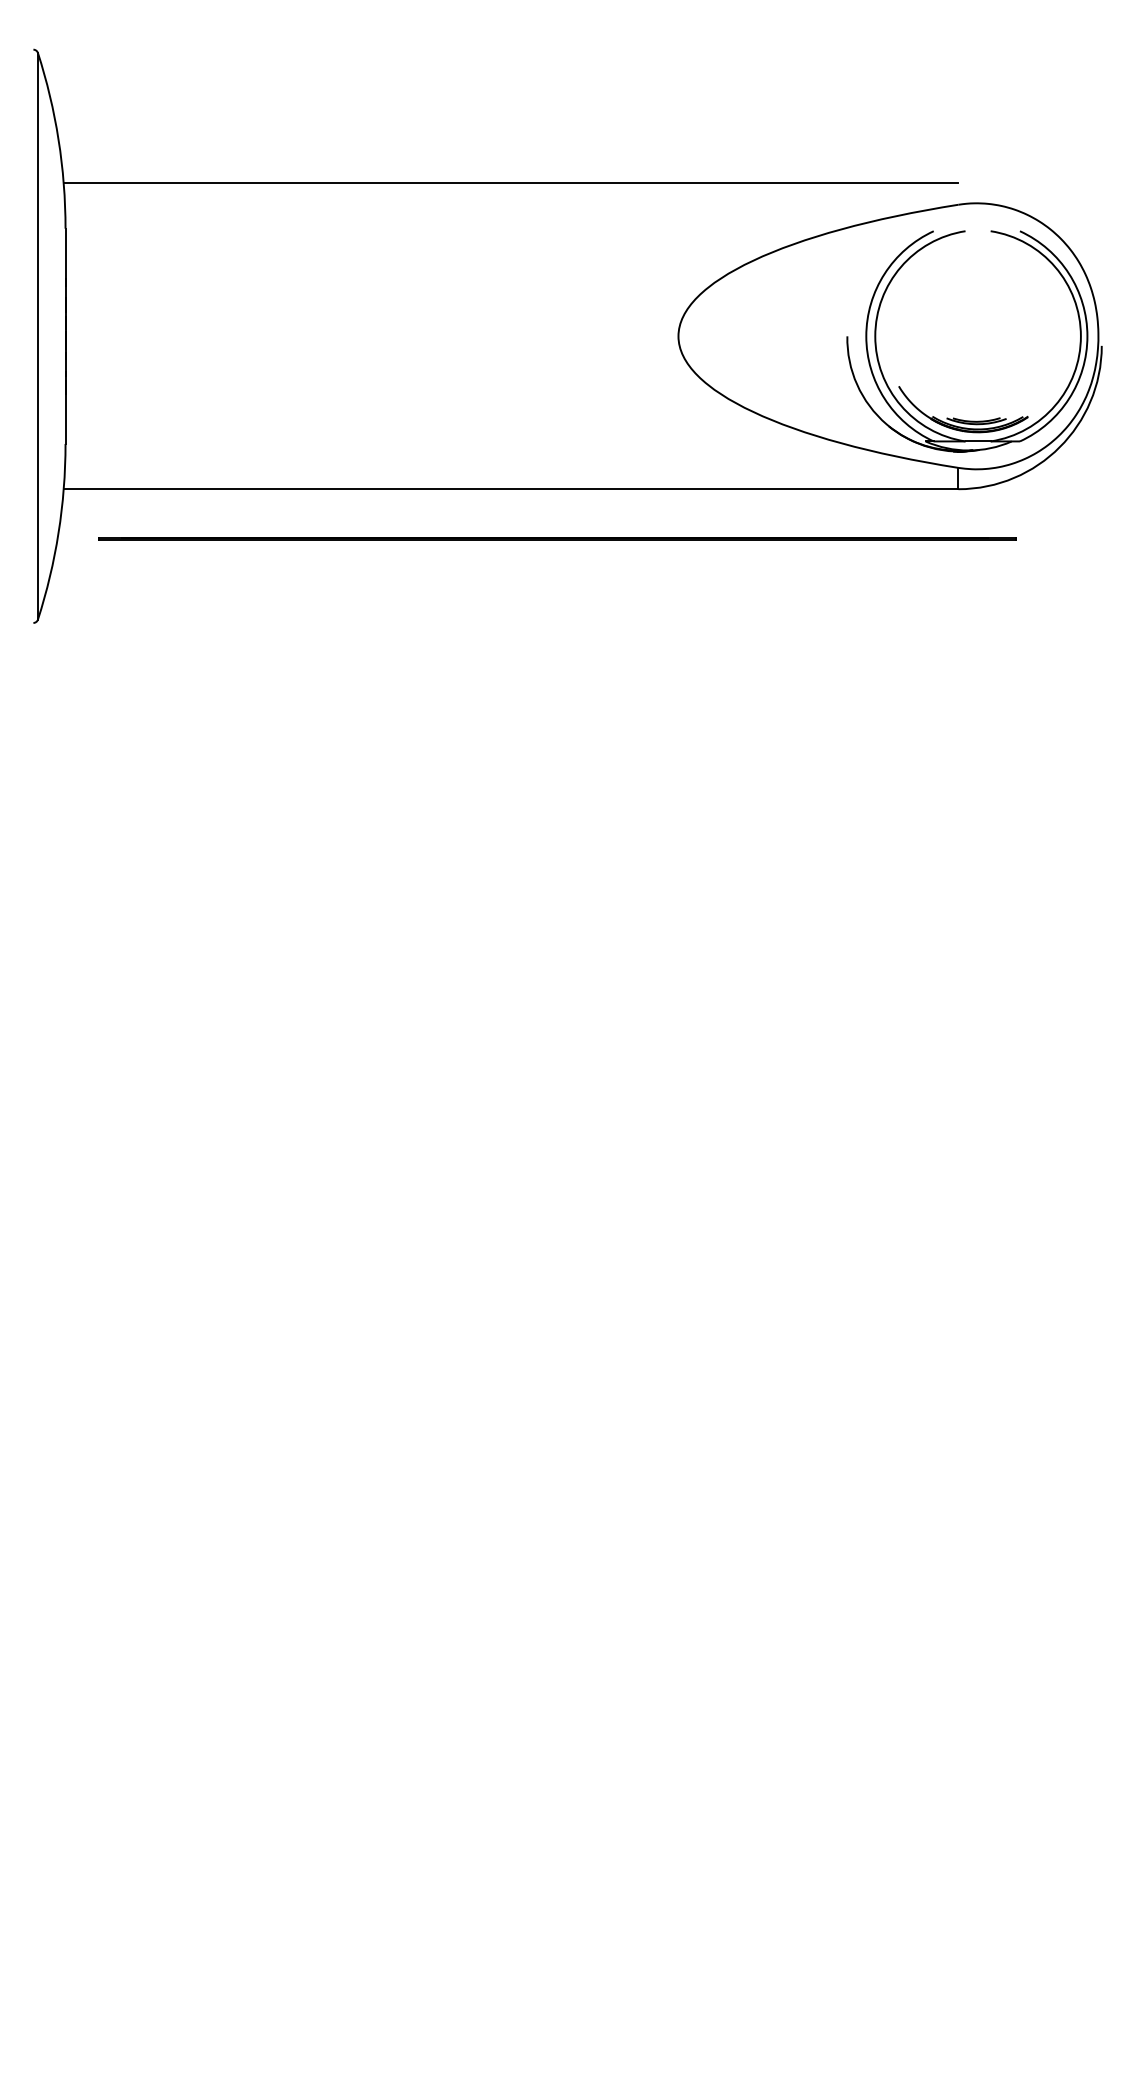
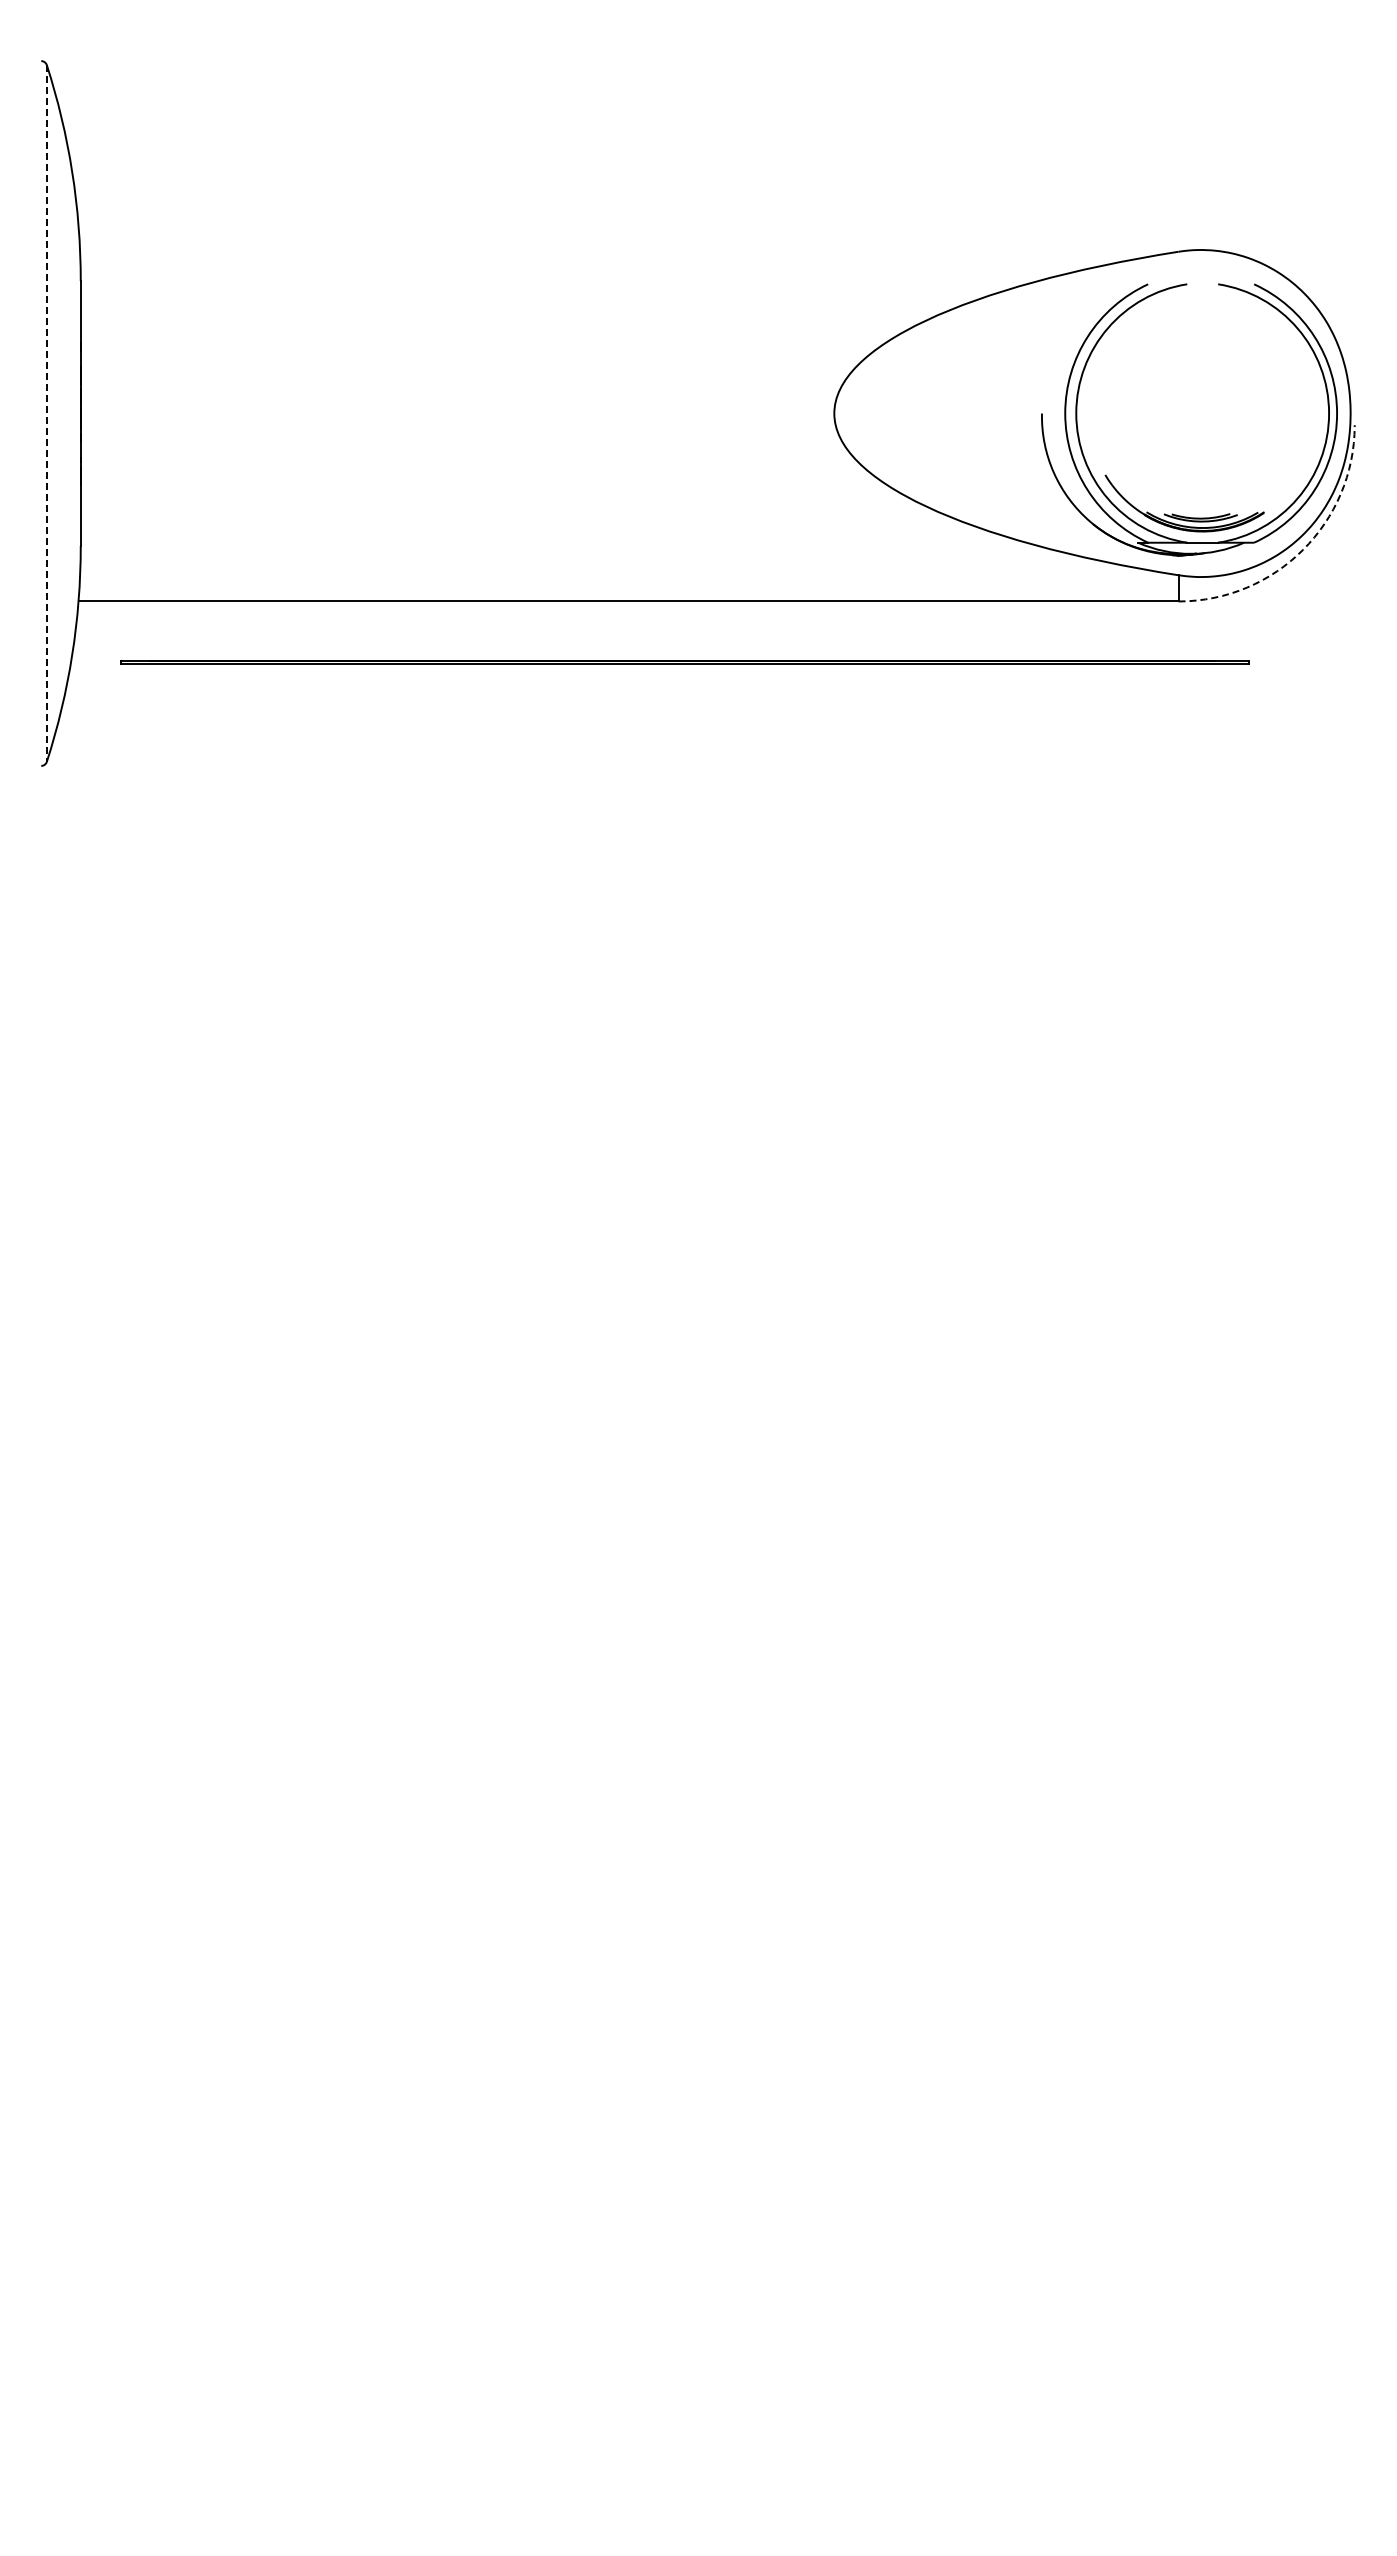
line: (511, 183) -> (628, 225), removed
line: (37, 337) -> (46, 414), solid -> dashed
arc: (1060, 446) -> (1303, 549), solid -> dashed

